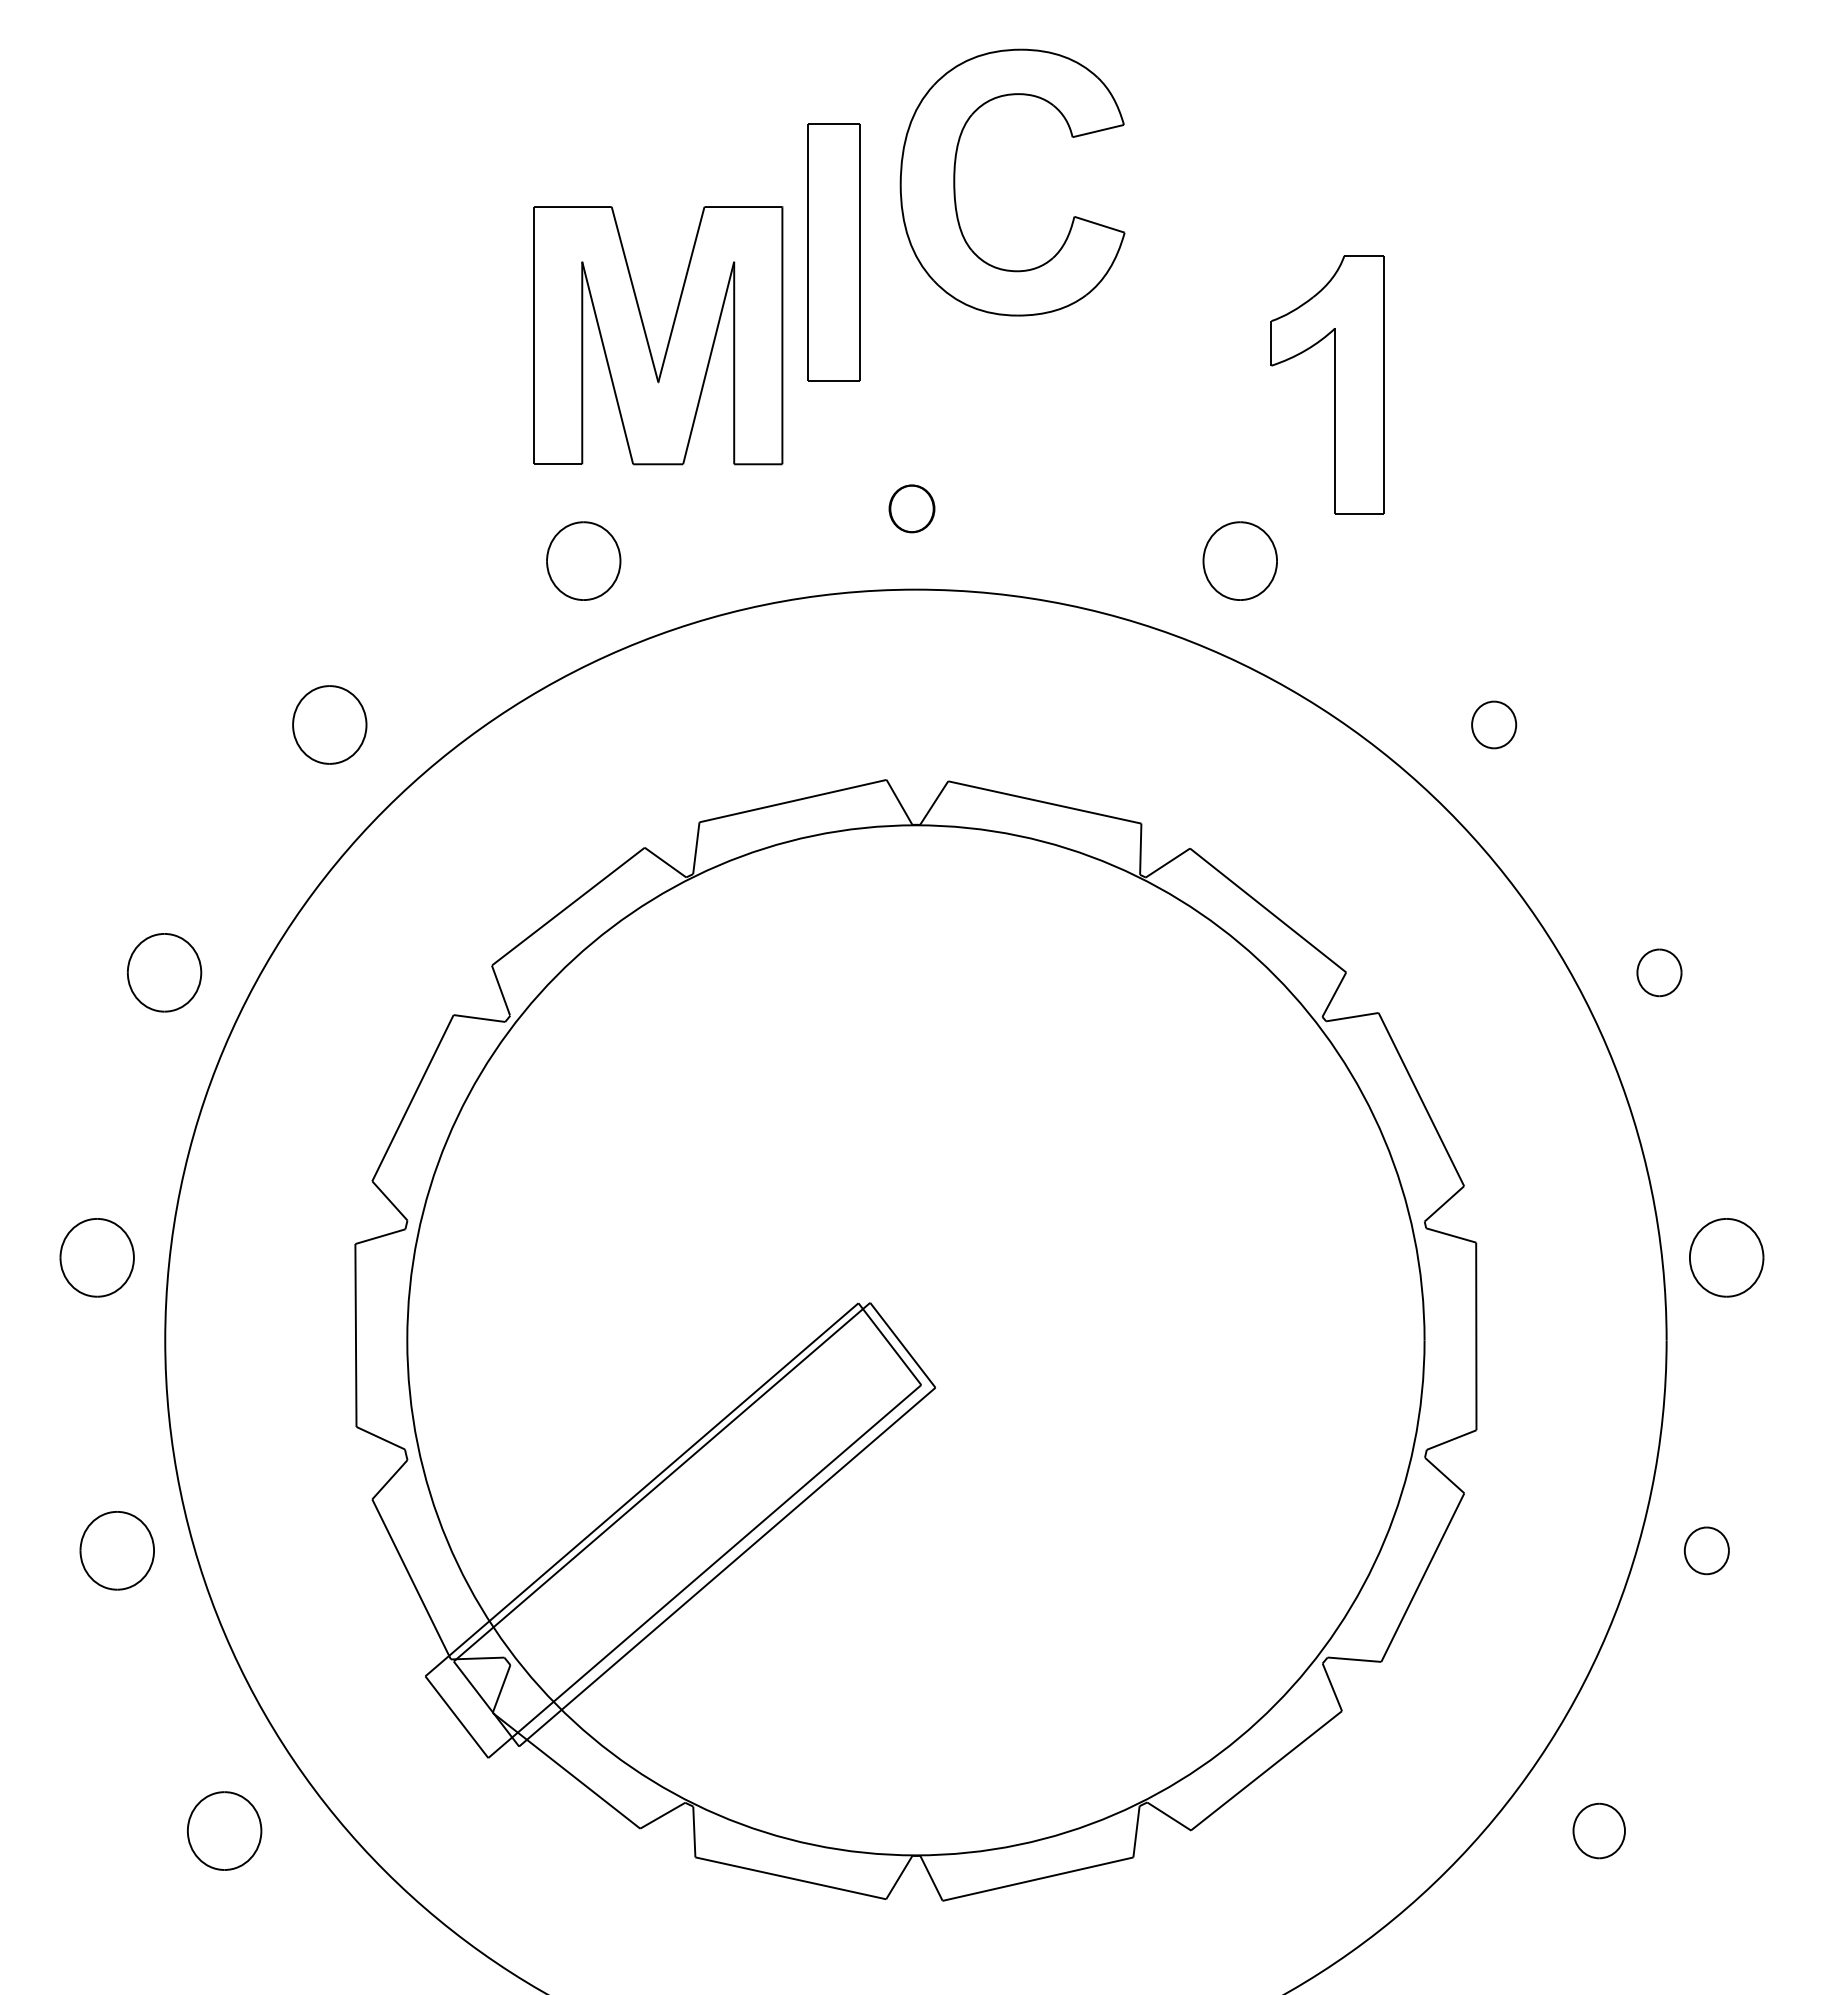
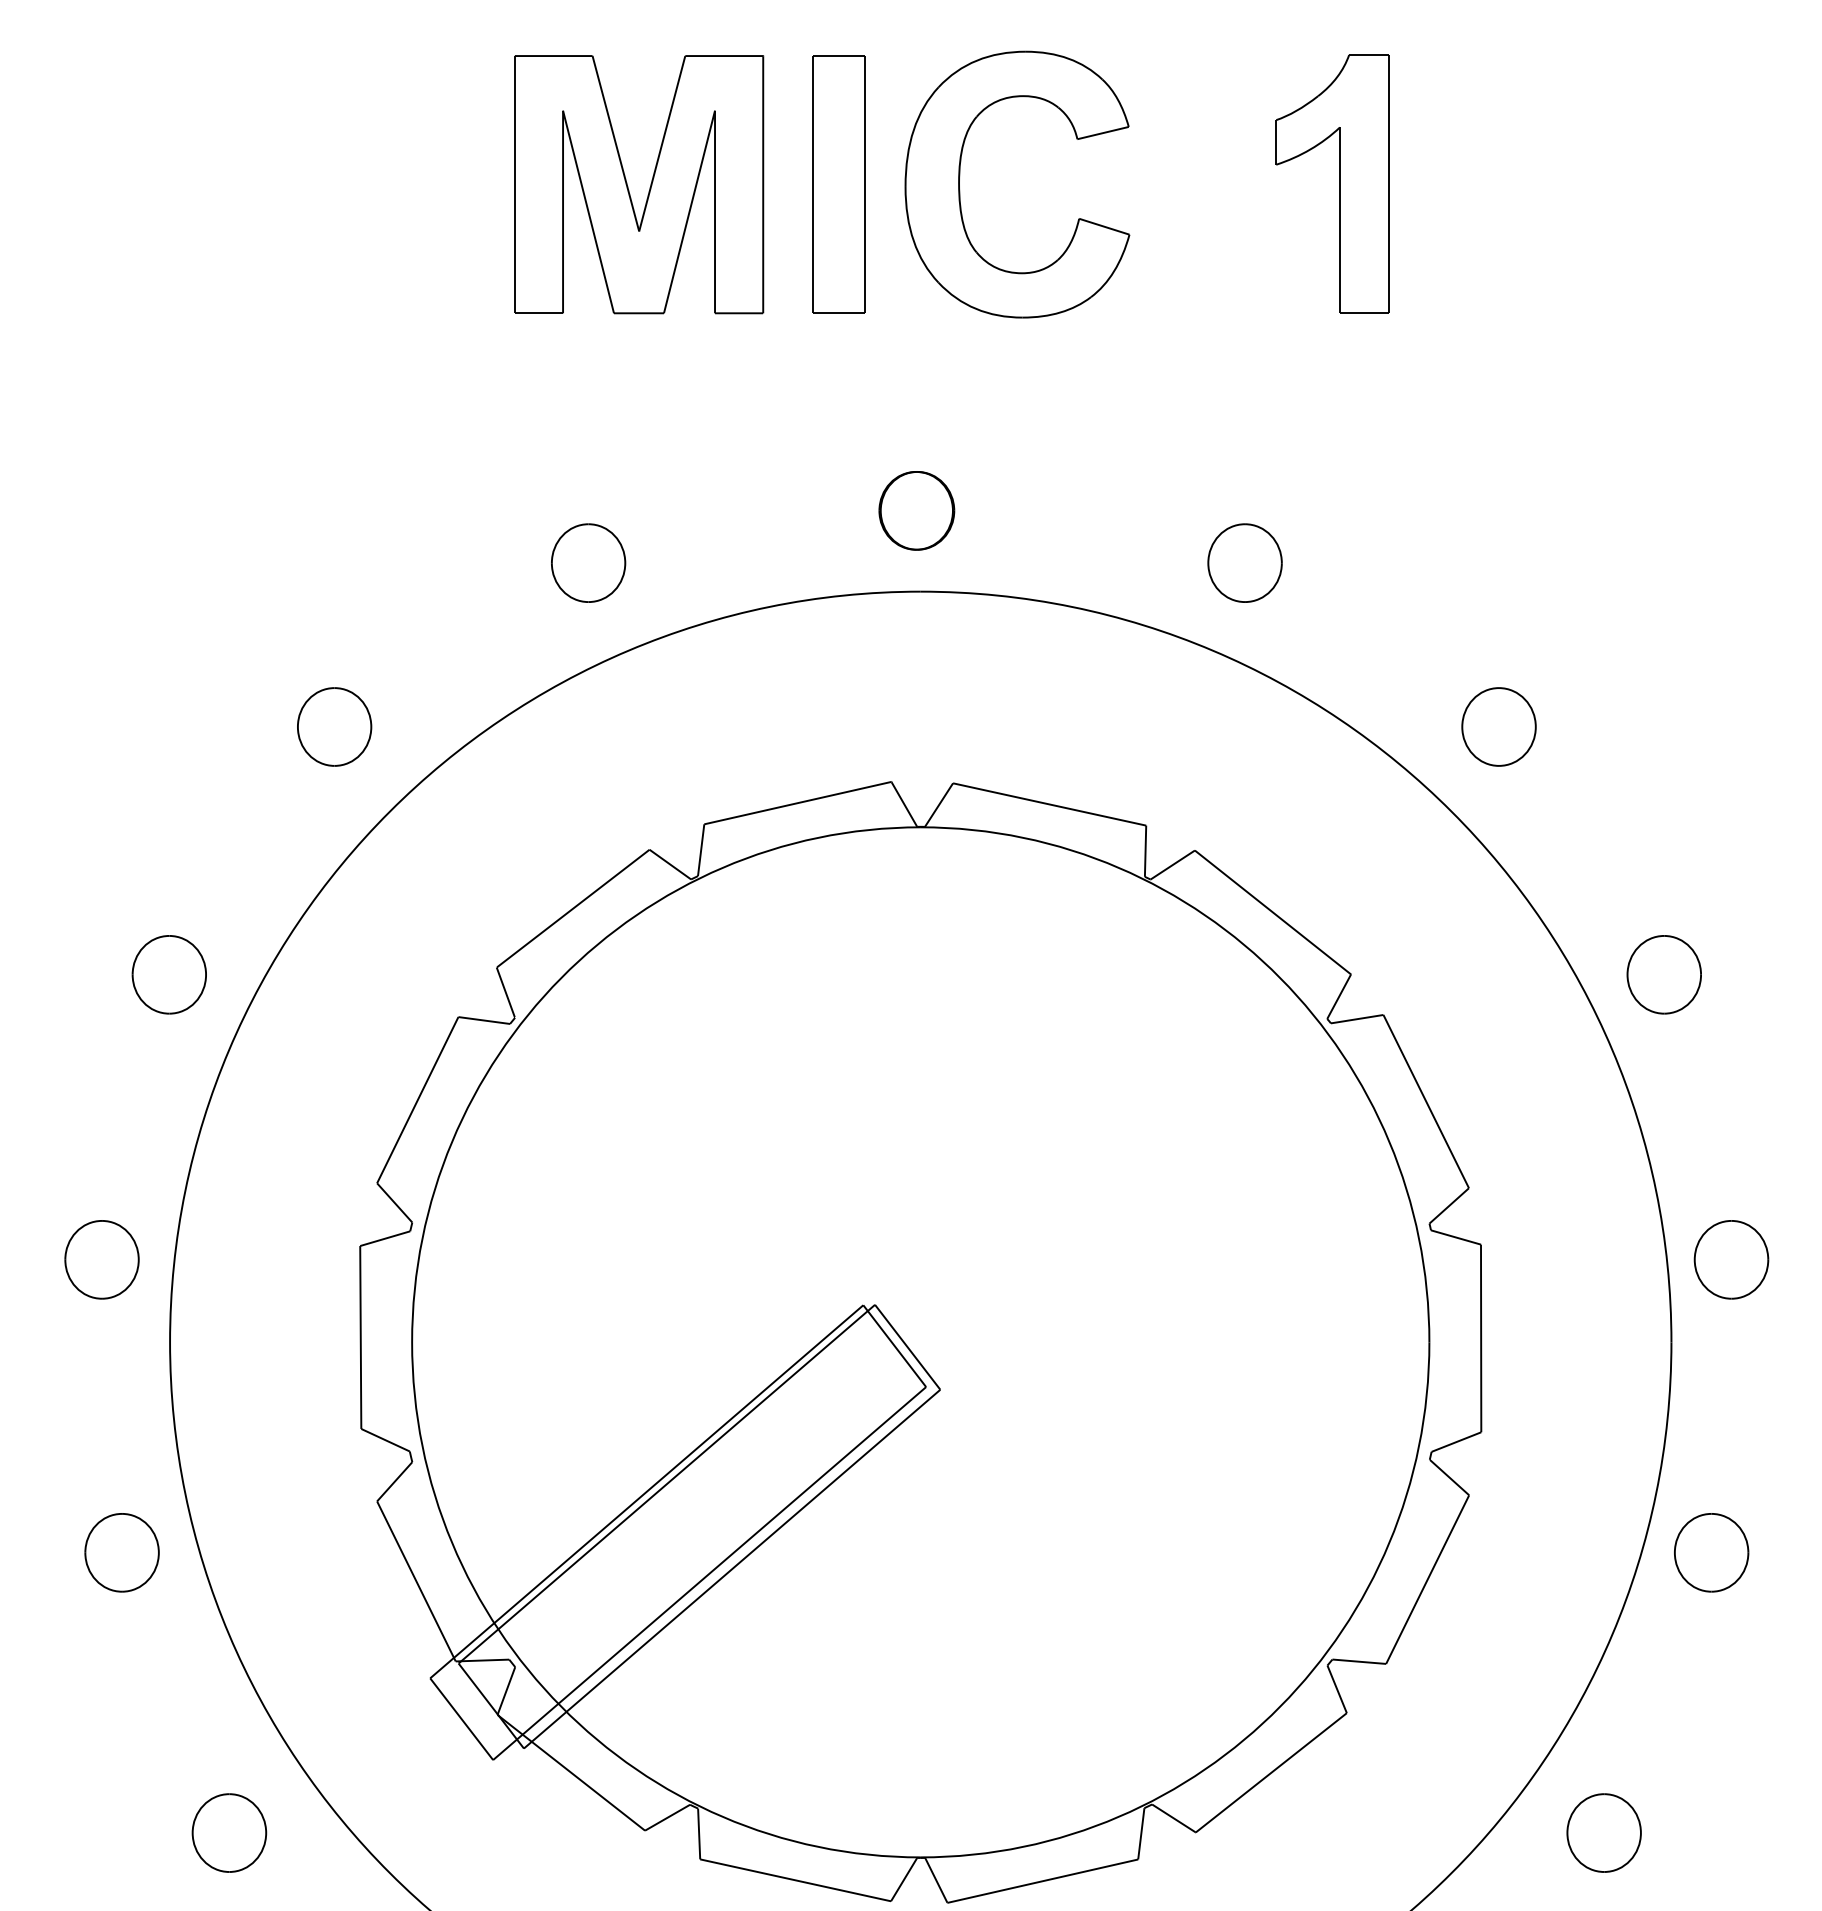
part: (833, 252) -> (838, 184), moved
part: (668, 339) -> (649, 188), moved
part: (1334, 384) -> (1339, 183), moved
part: (911, 508) -> (916, 510), size x1.67
part: (1493, 724) -> (1498, 726), size x1.67
part: (1659, 972) -> (1664, 974), size x1.67
part: (1706, 1550) -> (1711, 1552), size x1.67
part: (1598, 1830) -> (1603, 1832), size x1.43

